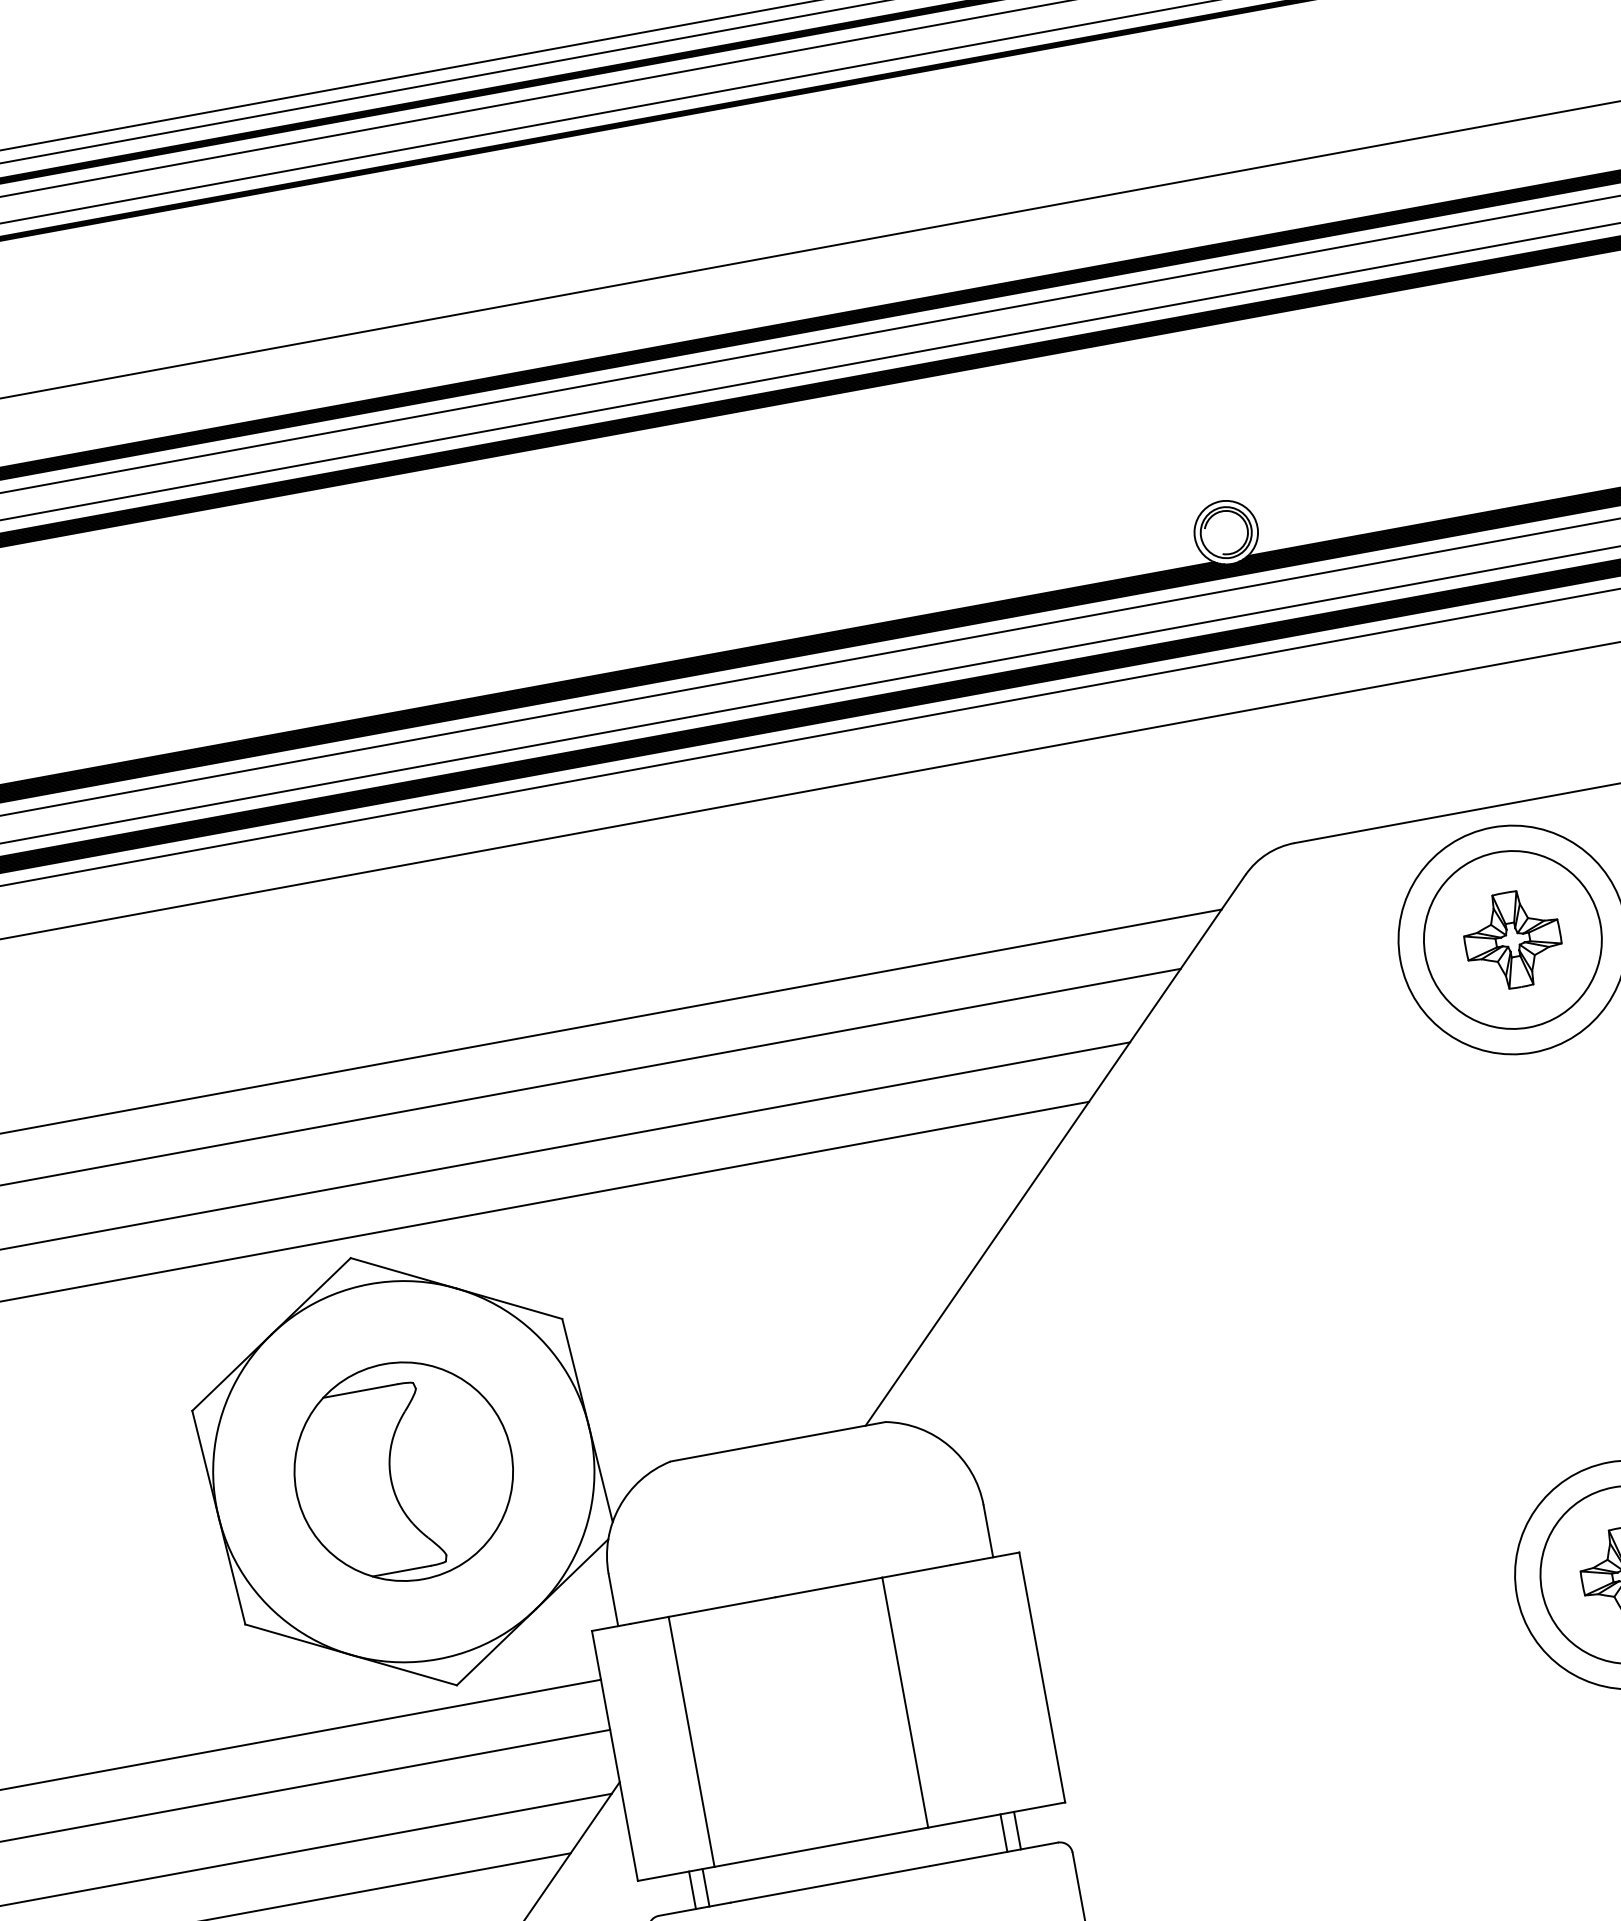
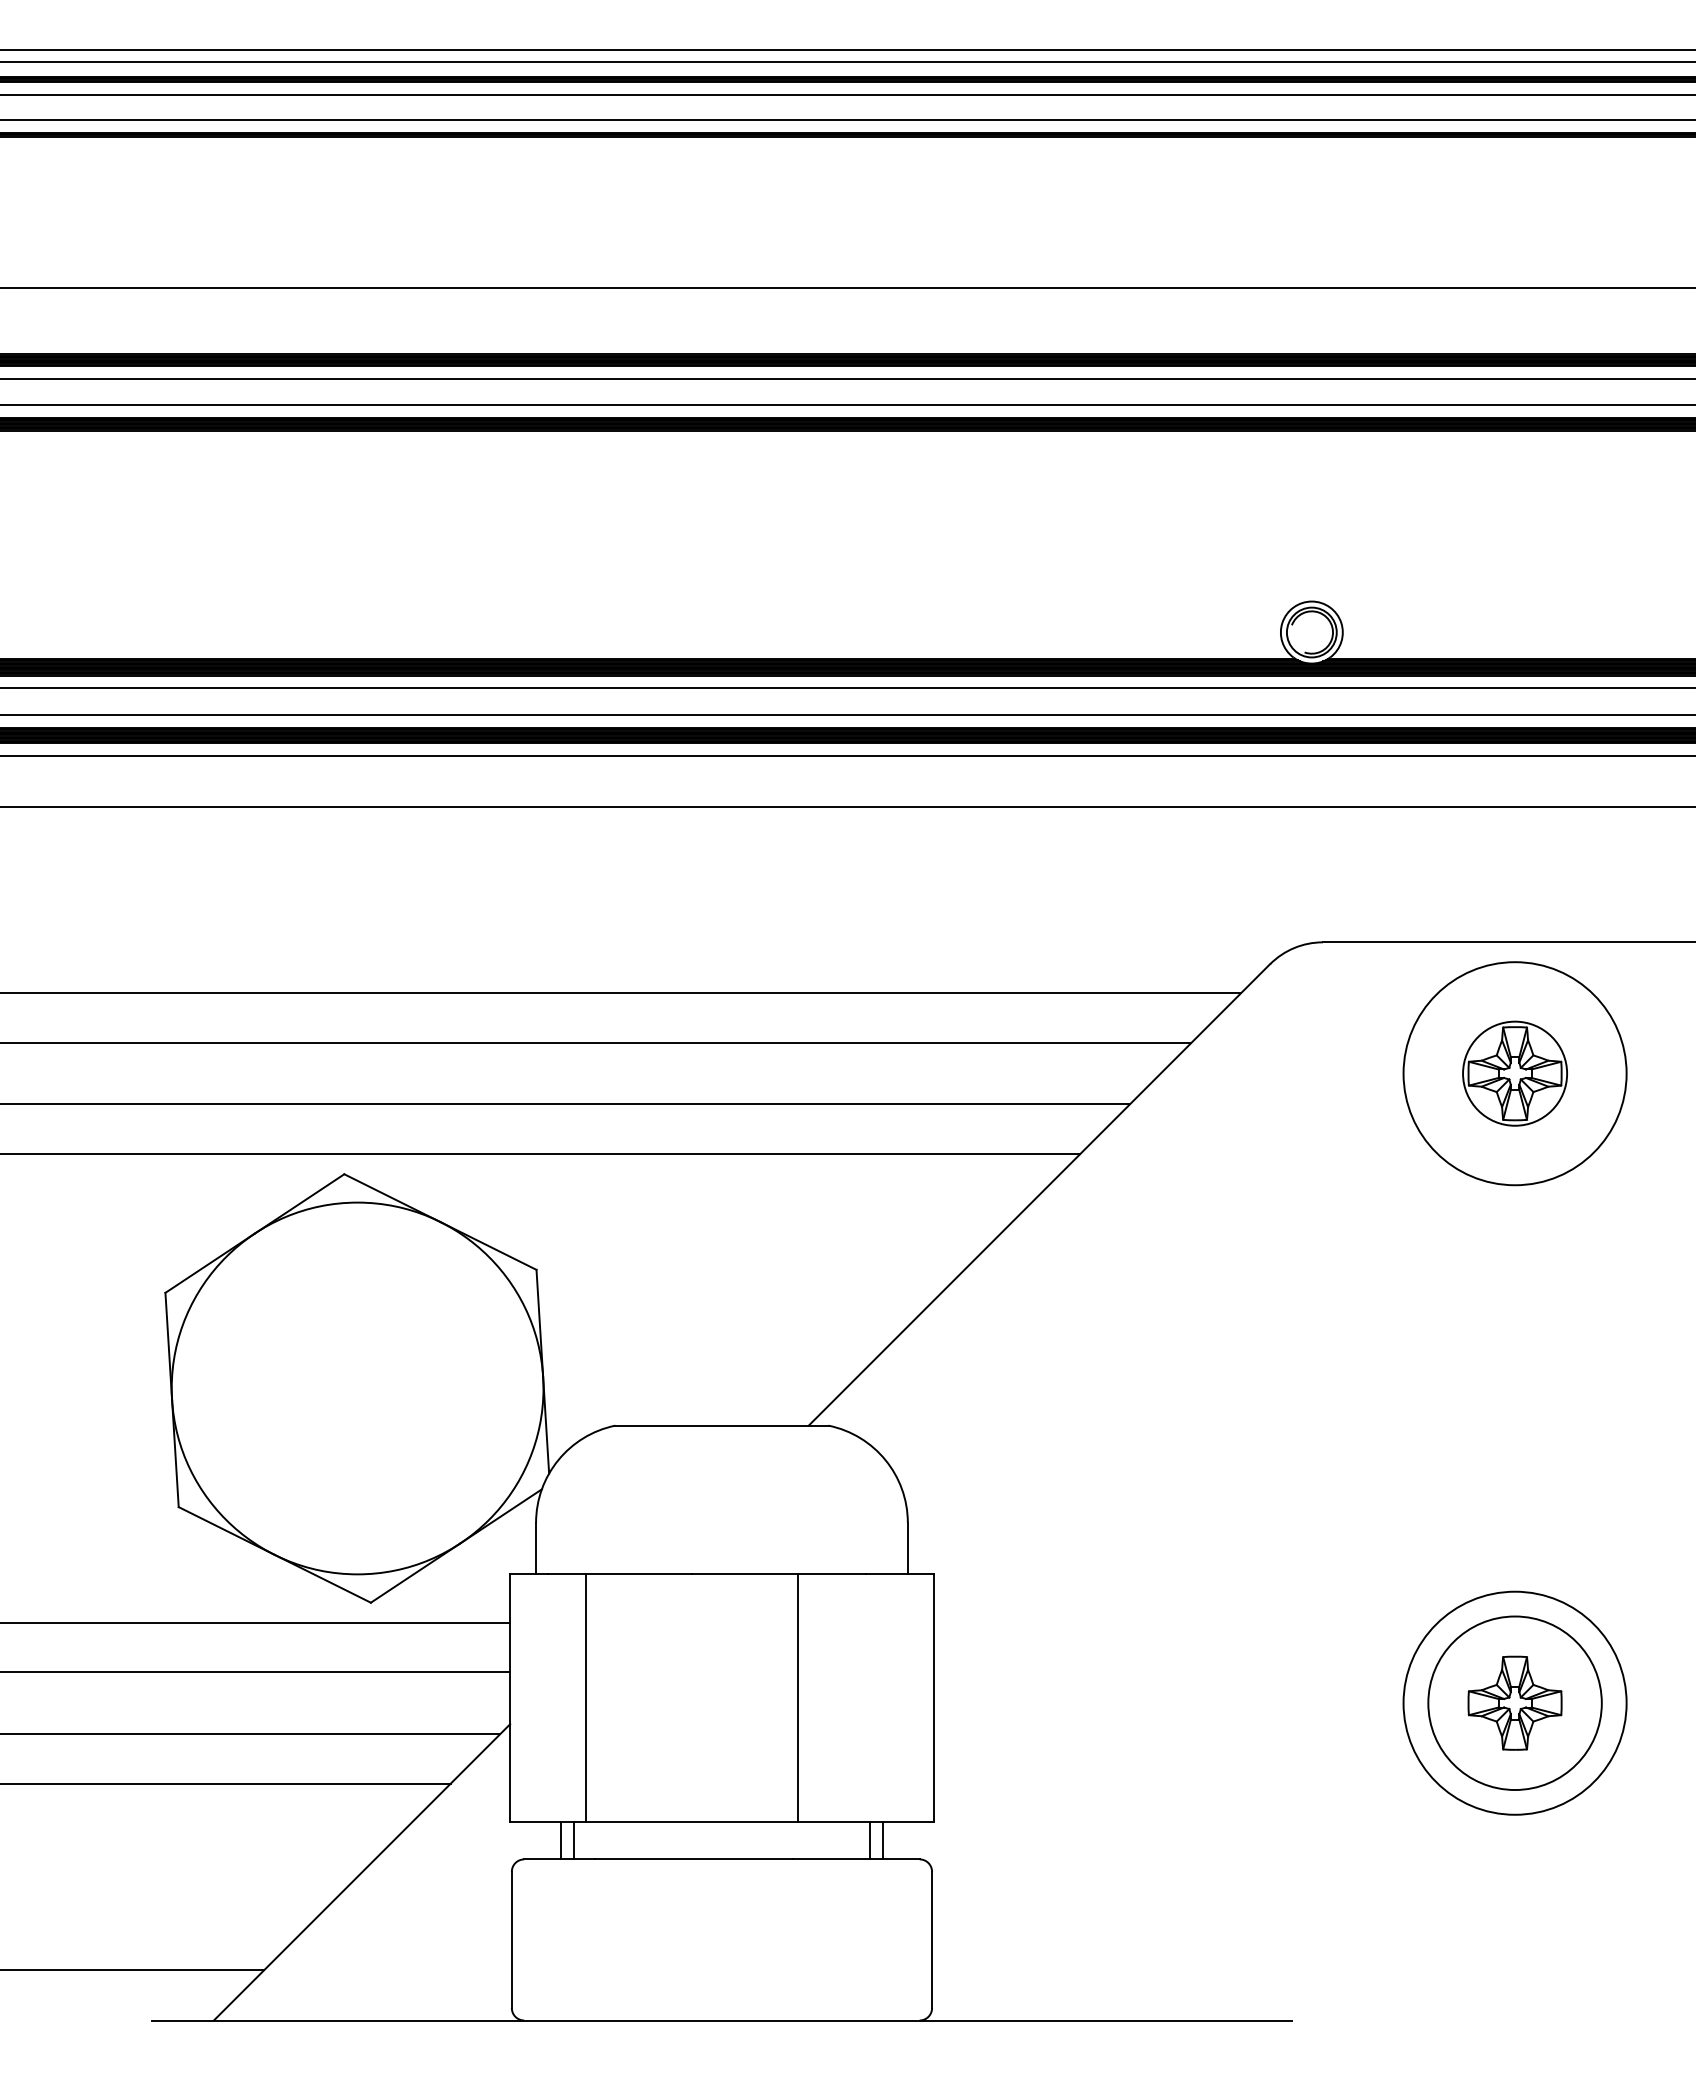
circle: (1512, 939) -> (1514, 1073), size x0.6
part: (403, 1471) -> (357, 1388), removed

